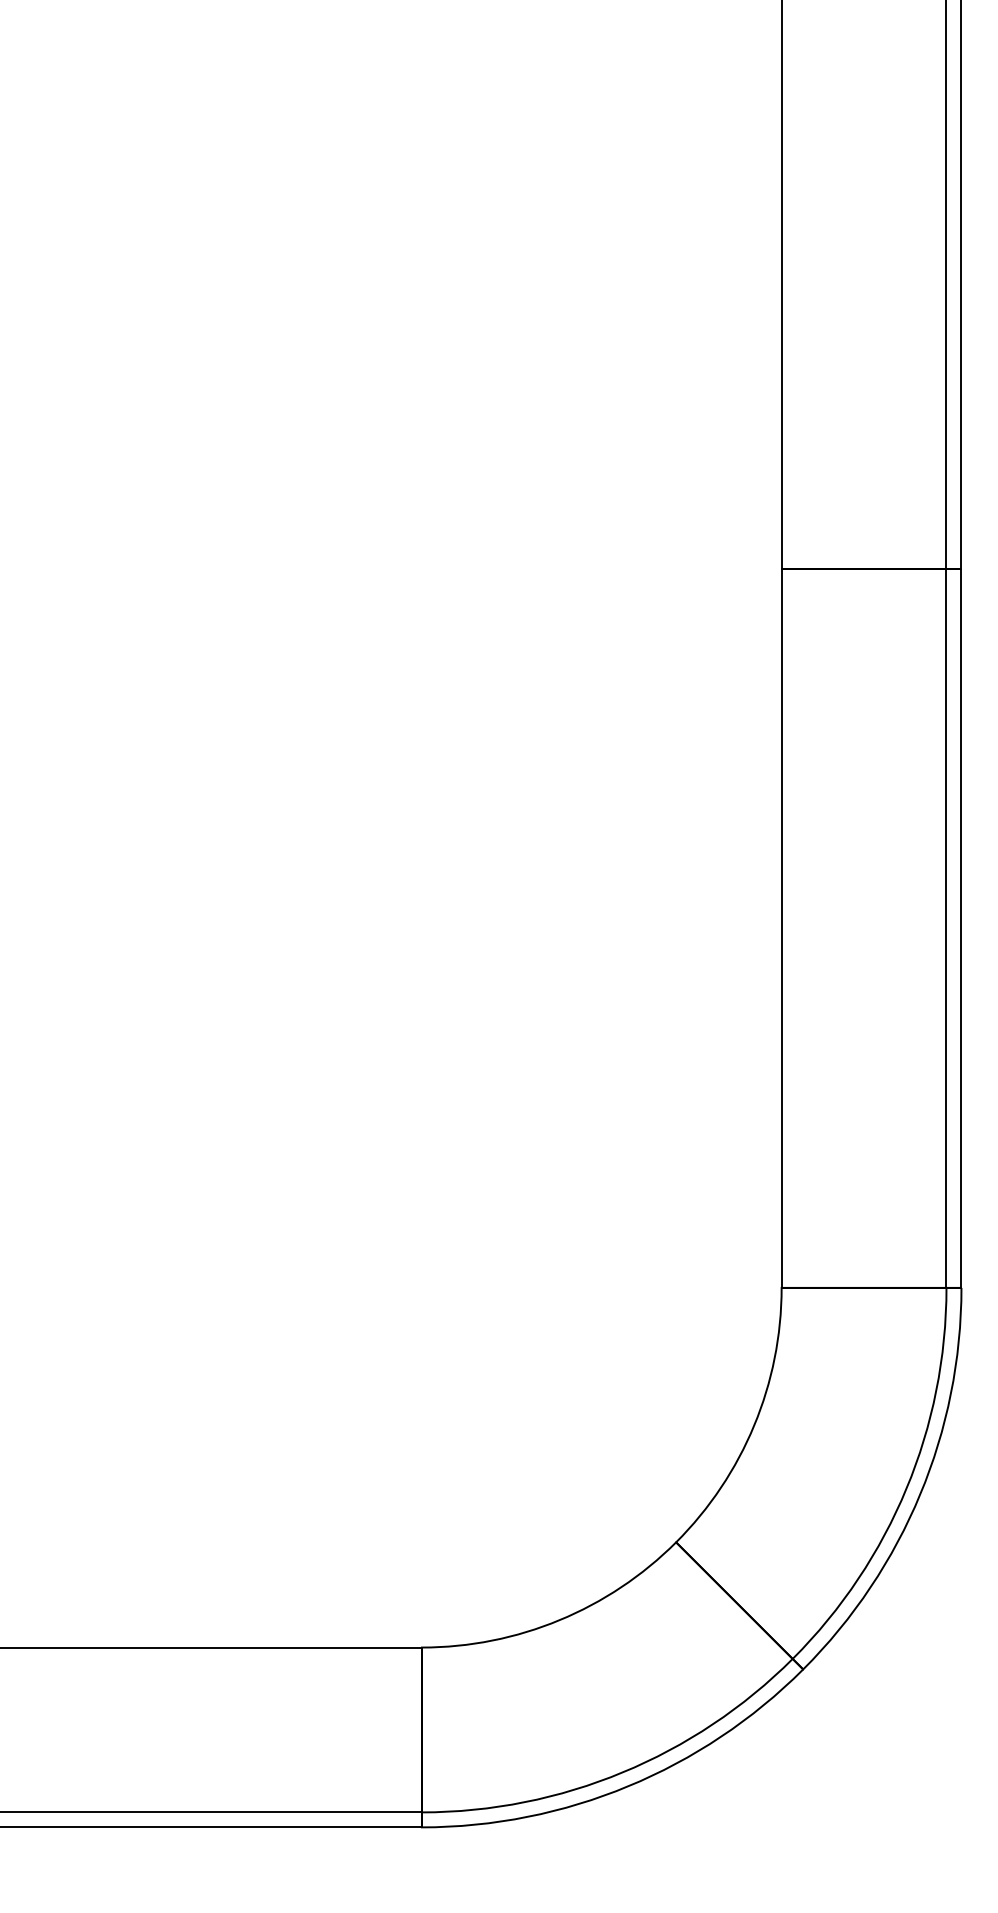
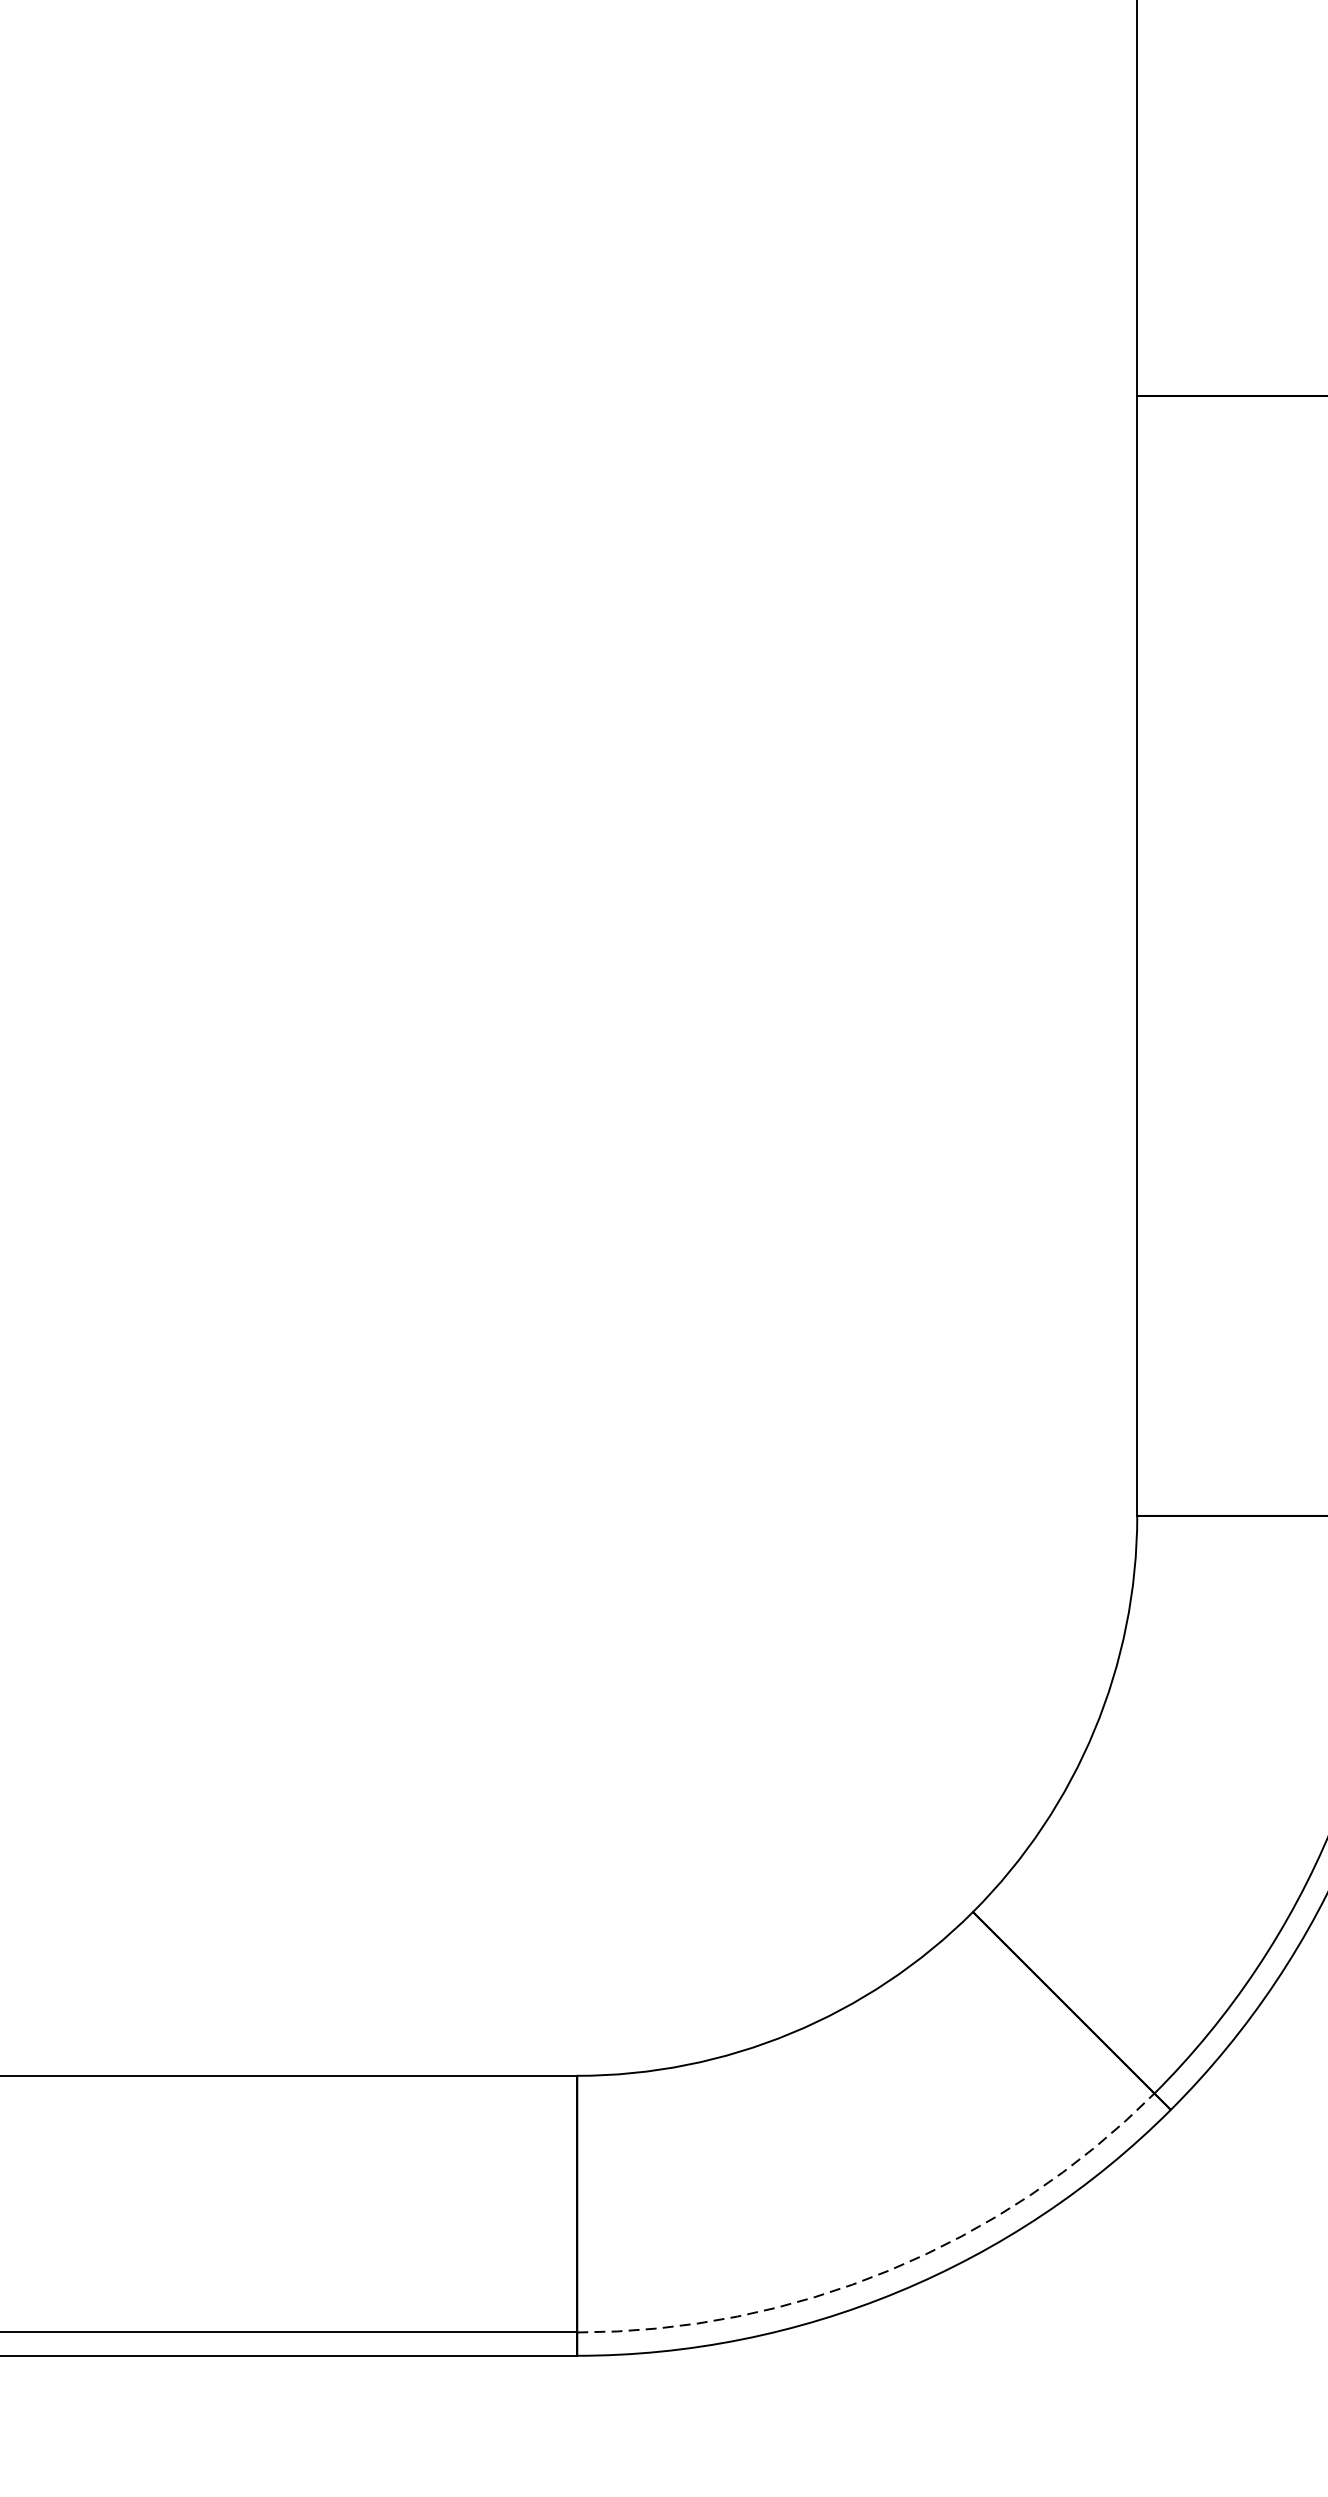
arc: (622, 1772) -> (889, 2270), solid -> dashed

